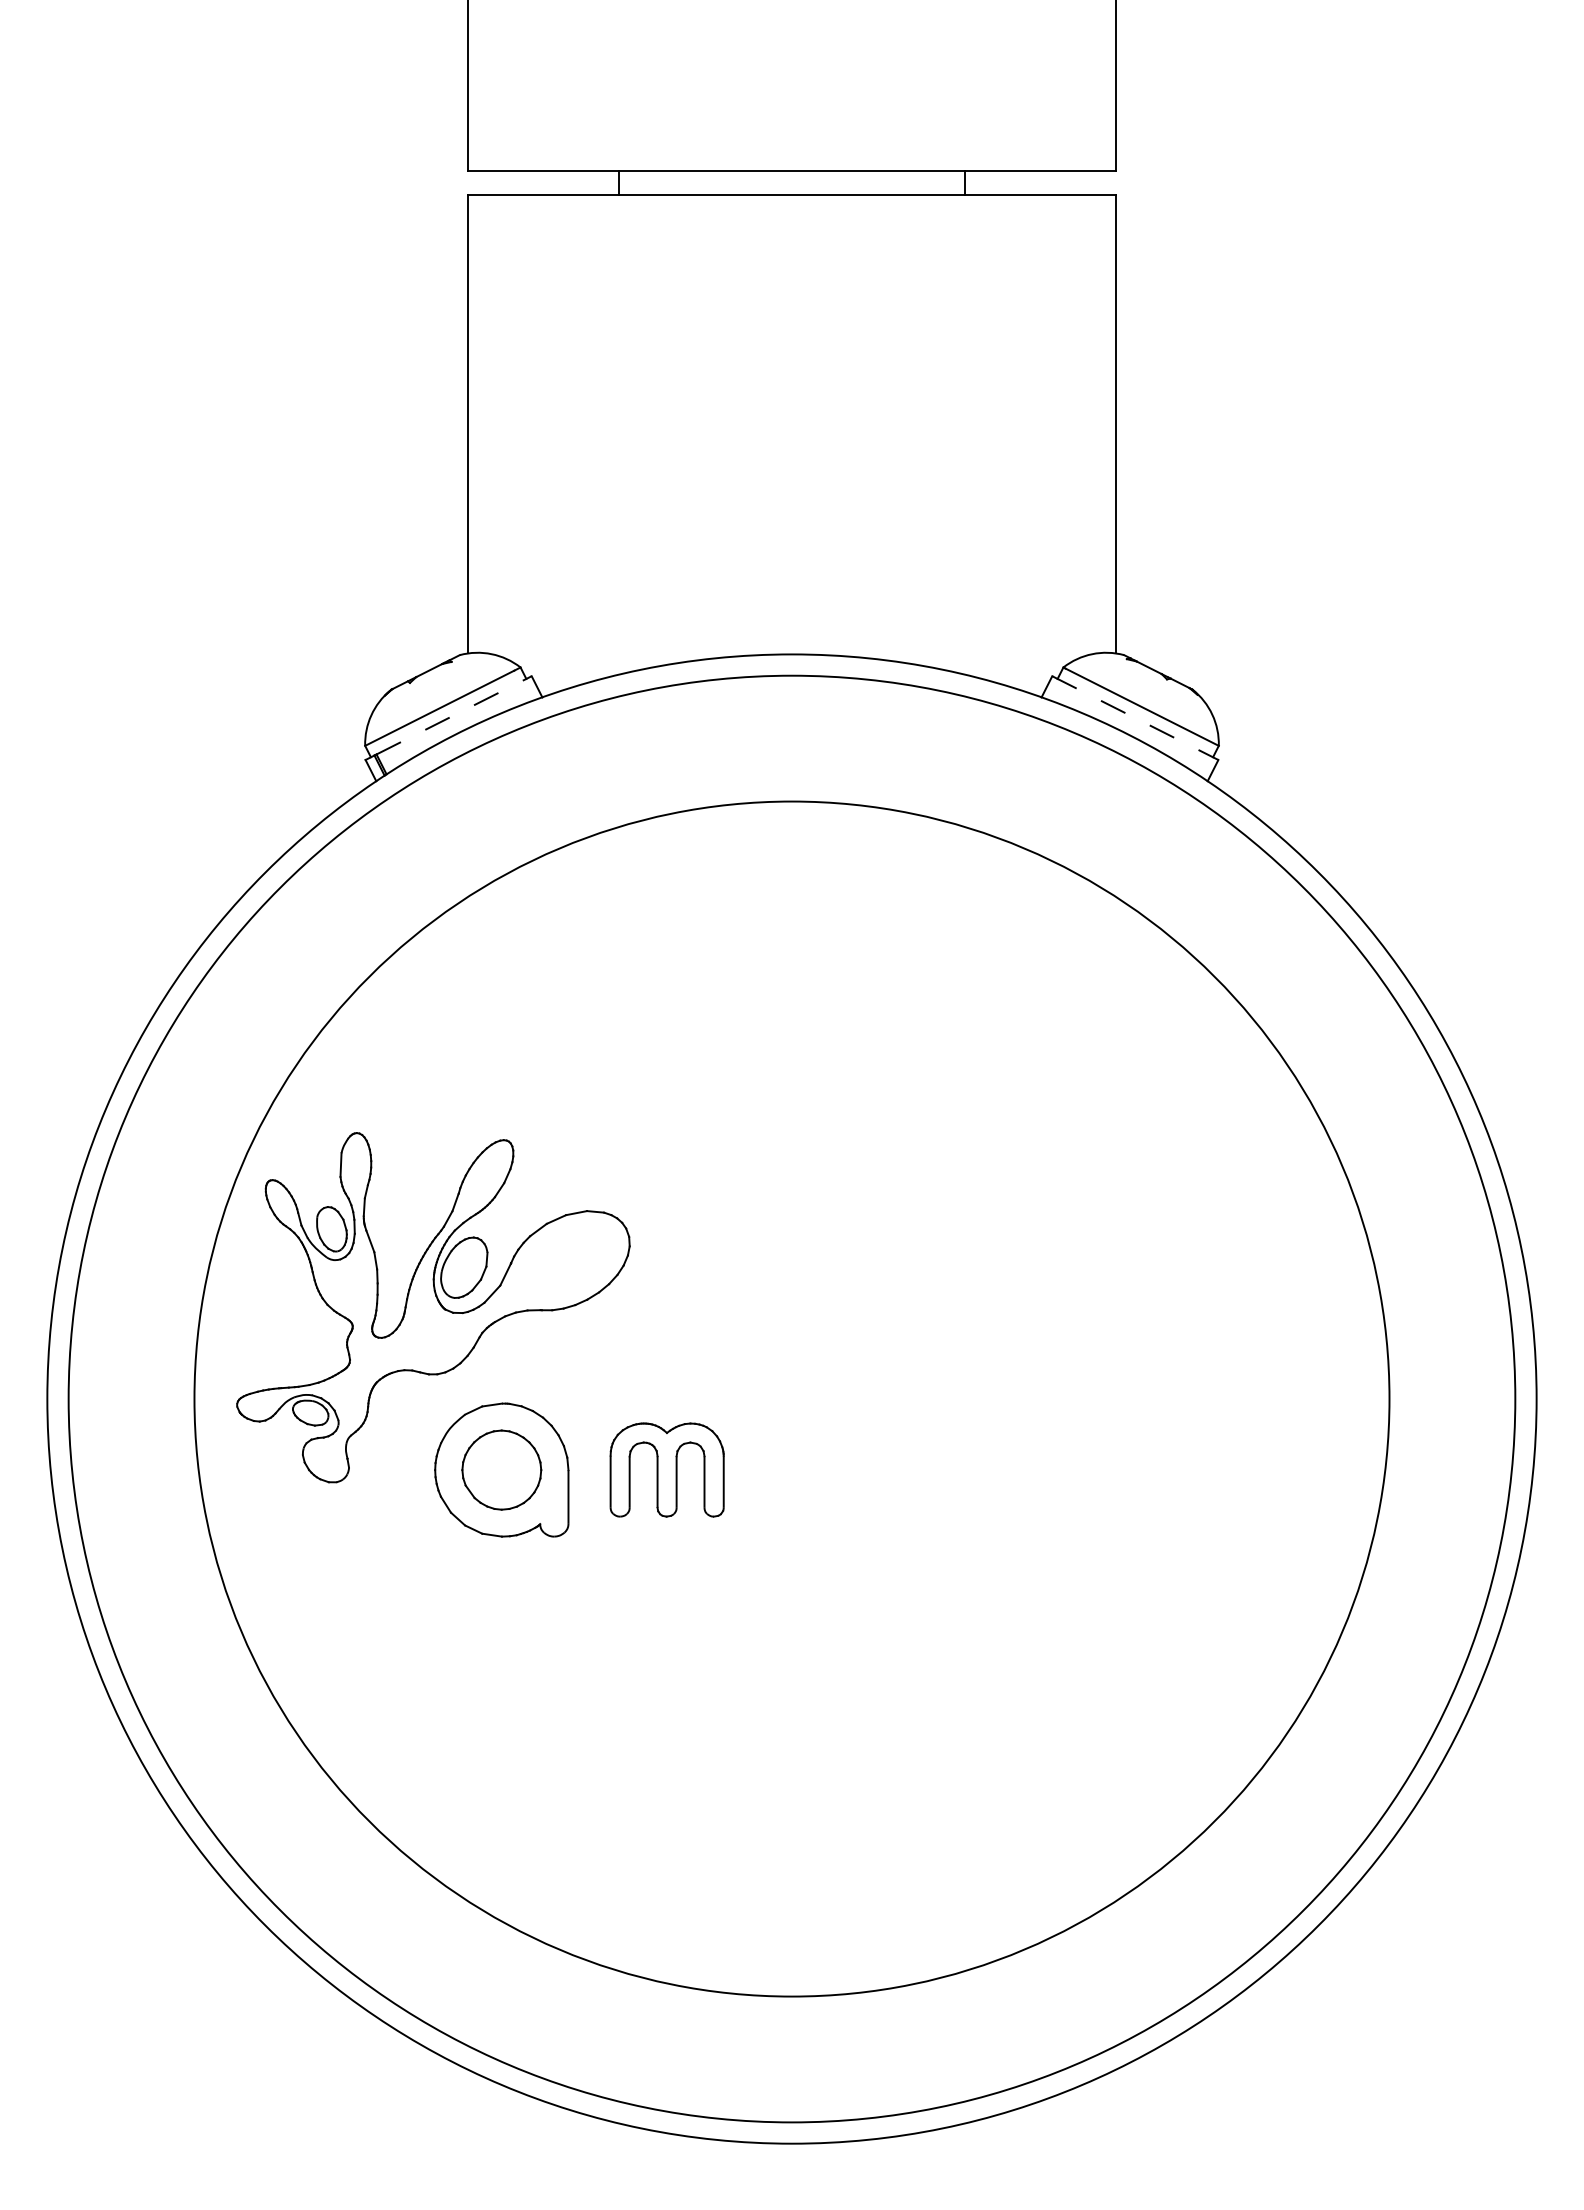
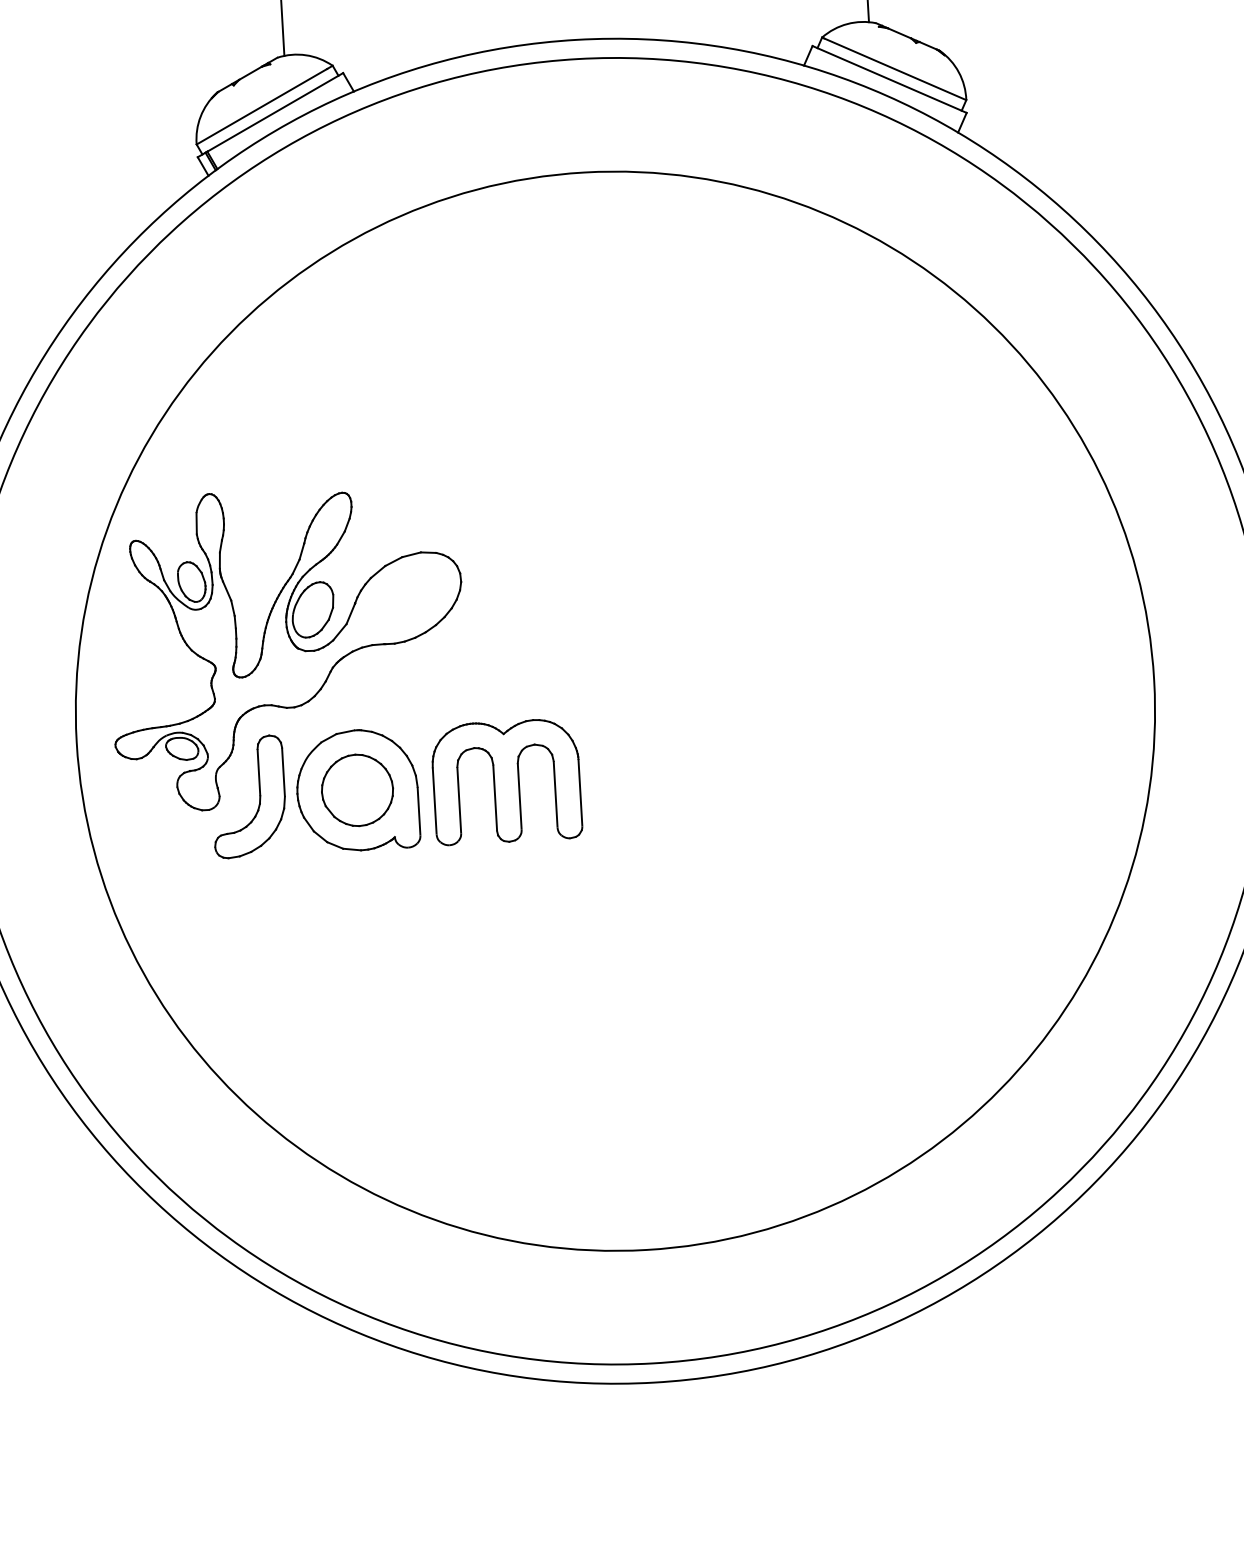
line: (454, 715) -> (275, 112), dashed -> solid
line: (1135, 718) -> (889, 79), dashed -> solid
part: (666, 1469) -> (505, 781), size x1.43
part: (392, 1472) -> (259, 798), added

